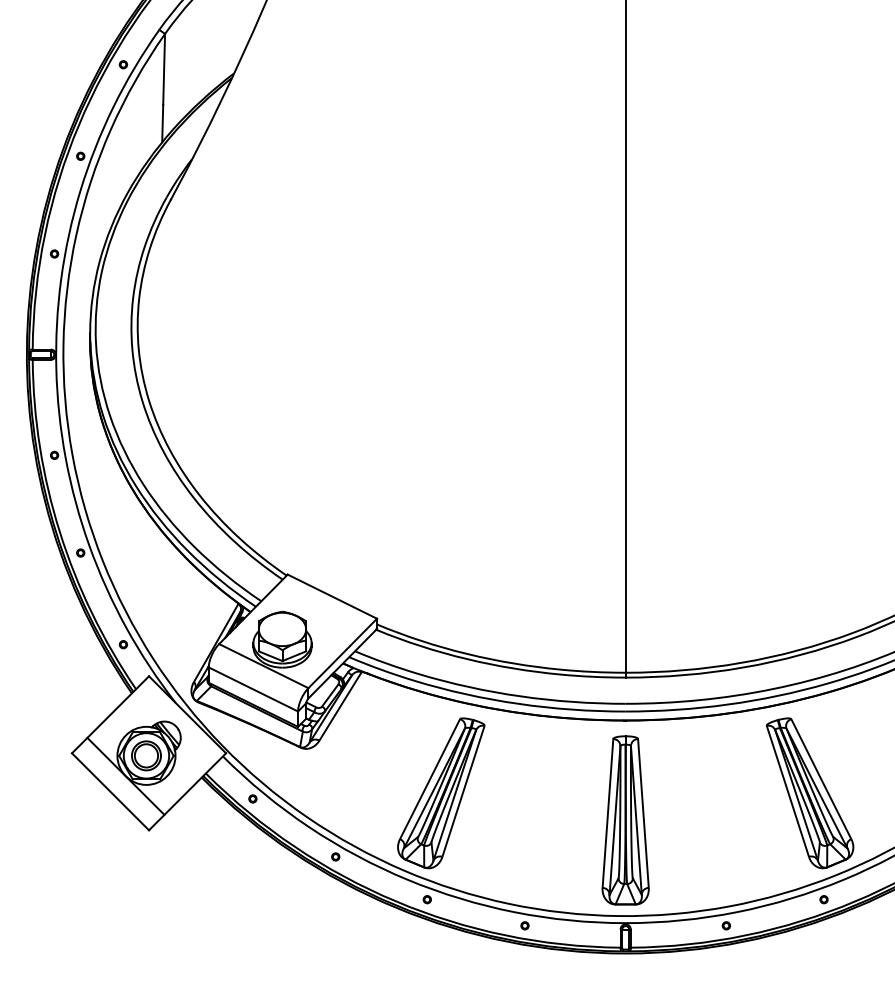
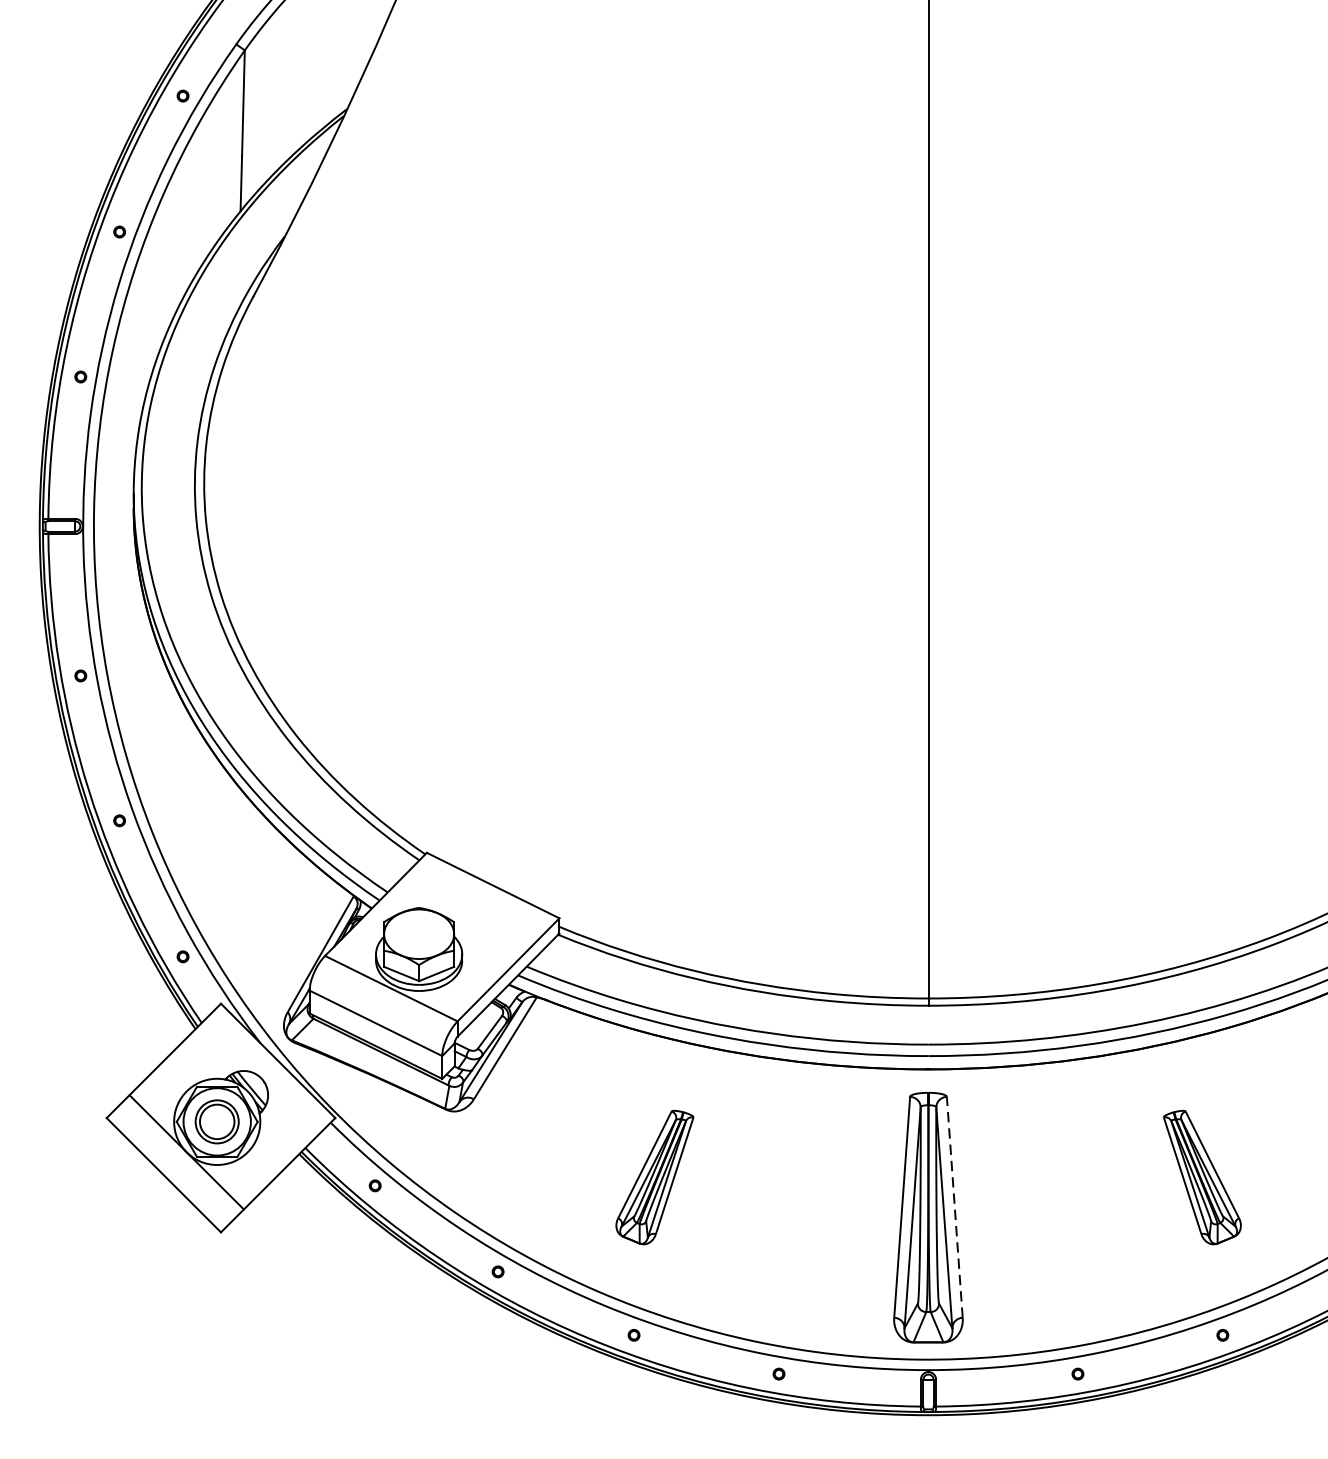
part: (441, 793) -> (655, 1177), size x0.6
part: (810, 793) -> (1202, 1177), size x0.6
line: (643, 813) -> (954, 1207), solid -> dashed

